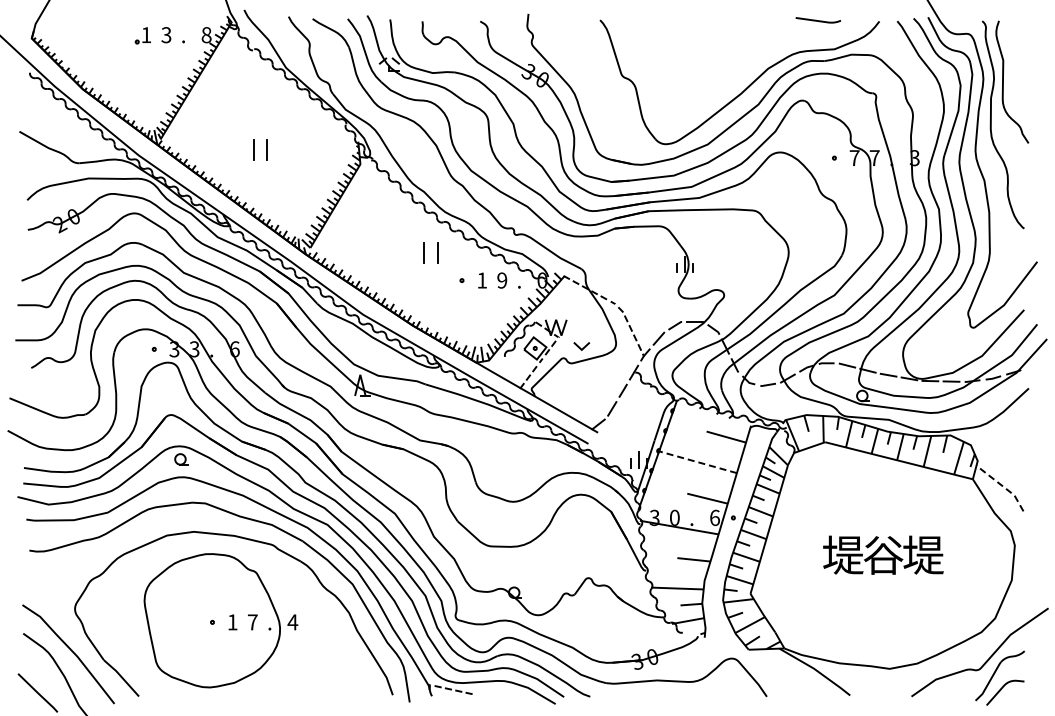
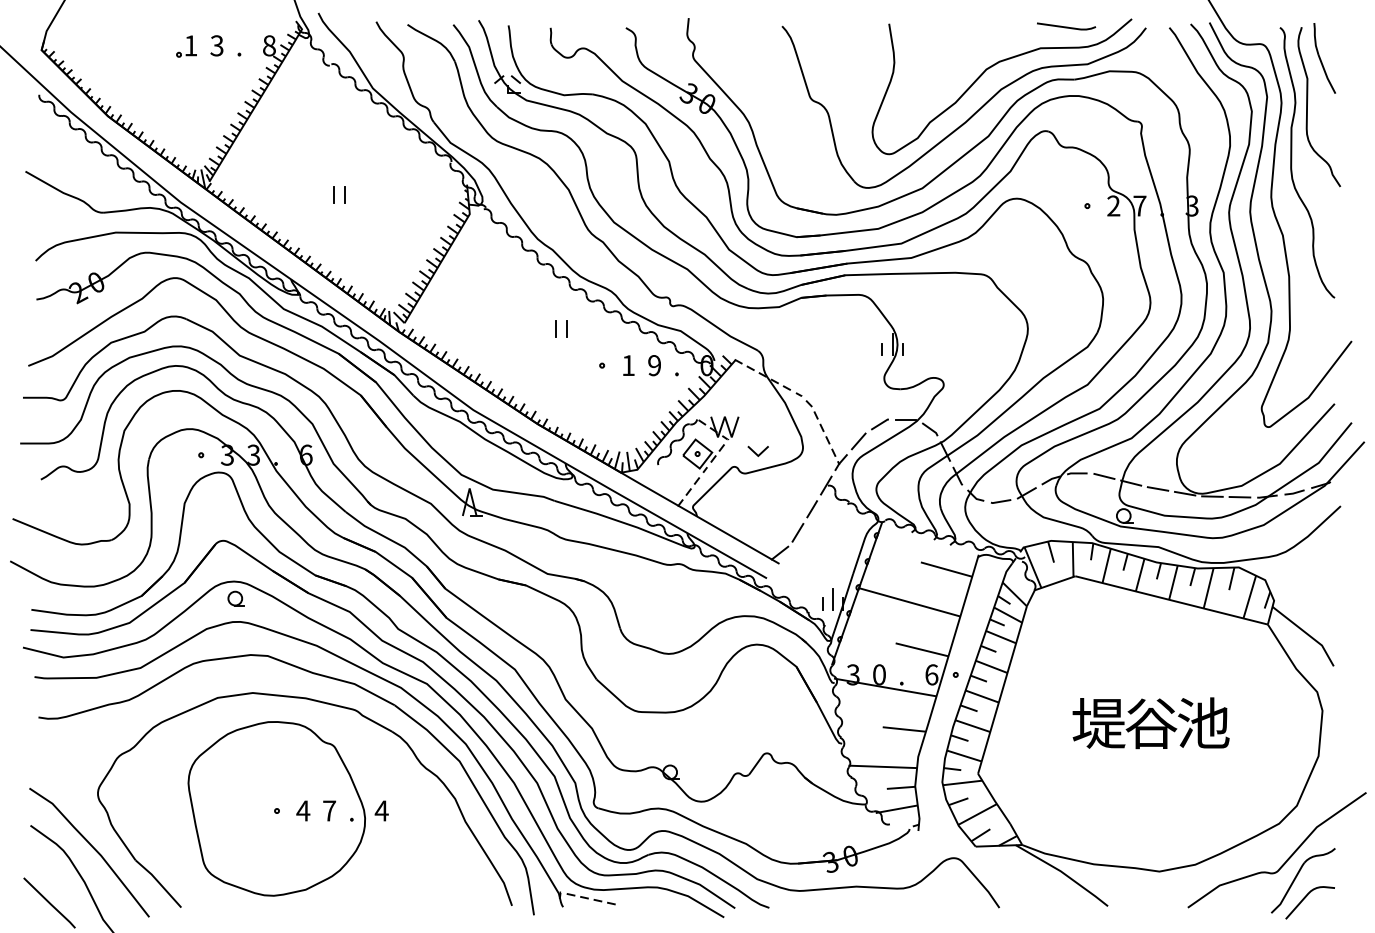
part: (1016, 44) -> (1324, 58), added
curve: (760, 52) -> (991, 68), added
part: (259, 149) -> (338, 194), size x0.62
text: (854, 157) -> (1113, 205), 7 -> 2
part: (430, 252) -> (561, 329), size x0.62
line: (697, 462) -> (909, 602), dashed -> solid
line: (1002, 486) -> (1306, 633), dashed -> solid
text: (923, 554) -> (1203, 722), 堤 -> 池
text: (232, 622) -> (303, 811), 1 -> 4

